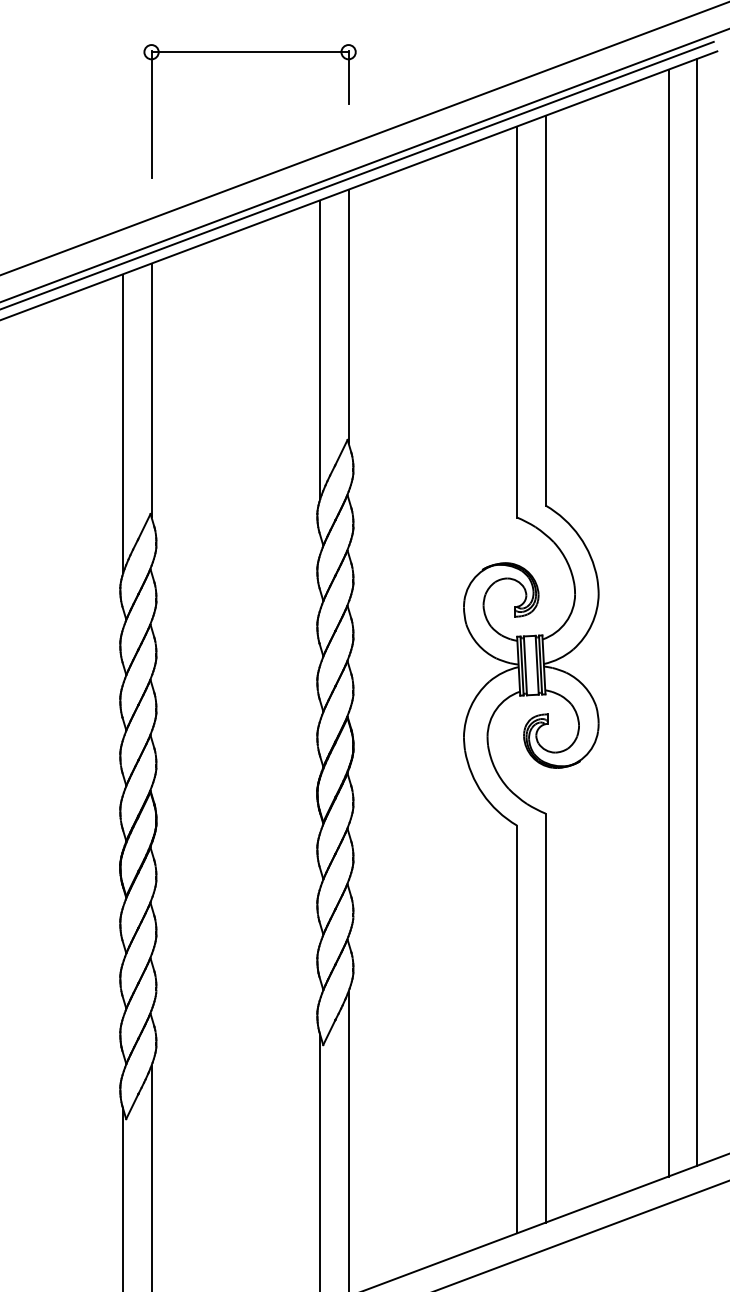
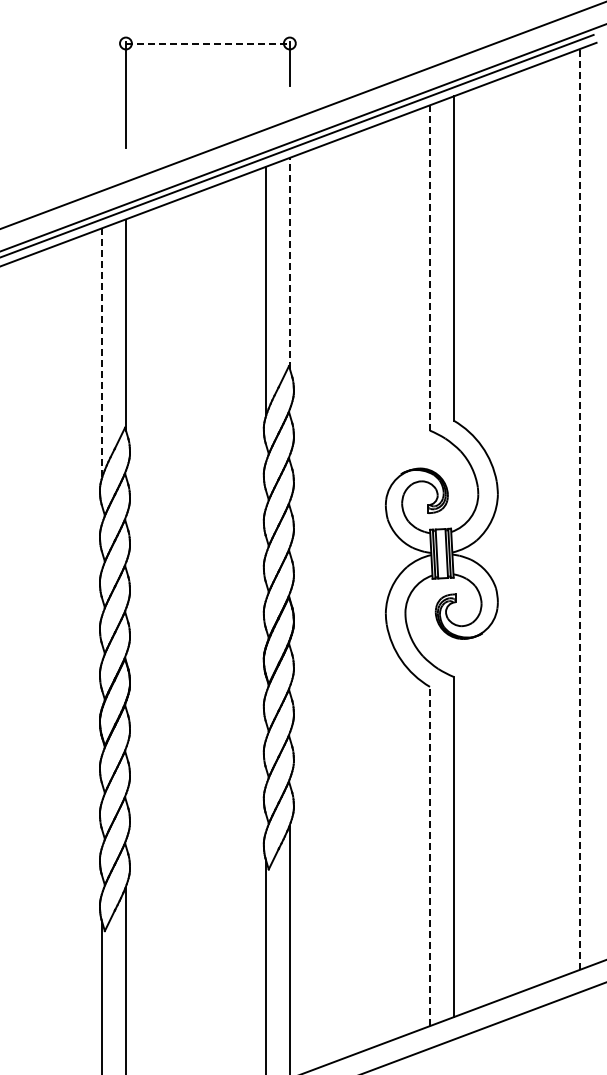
line: (249, 52) -> (207, 43), solid -> dashed
line: (348, 315) -> (289, 262), solid -> dashed
line: (516, 321) -> (429, 267), solid -> dashed
line: (123, 423) -> (102, 352), solid -> dashed
line: (696, 612) -> (579, 509), solid -> dashed
line: (669, 623) -> (556, 518), removed
line: (516, 1029) -> (429, 856), solid -> dashed

